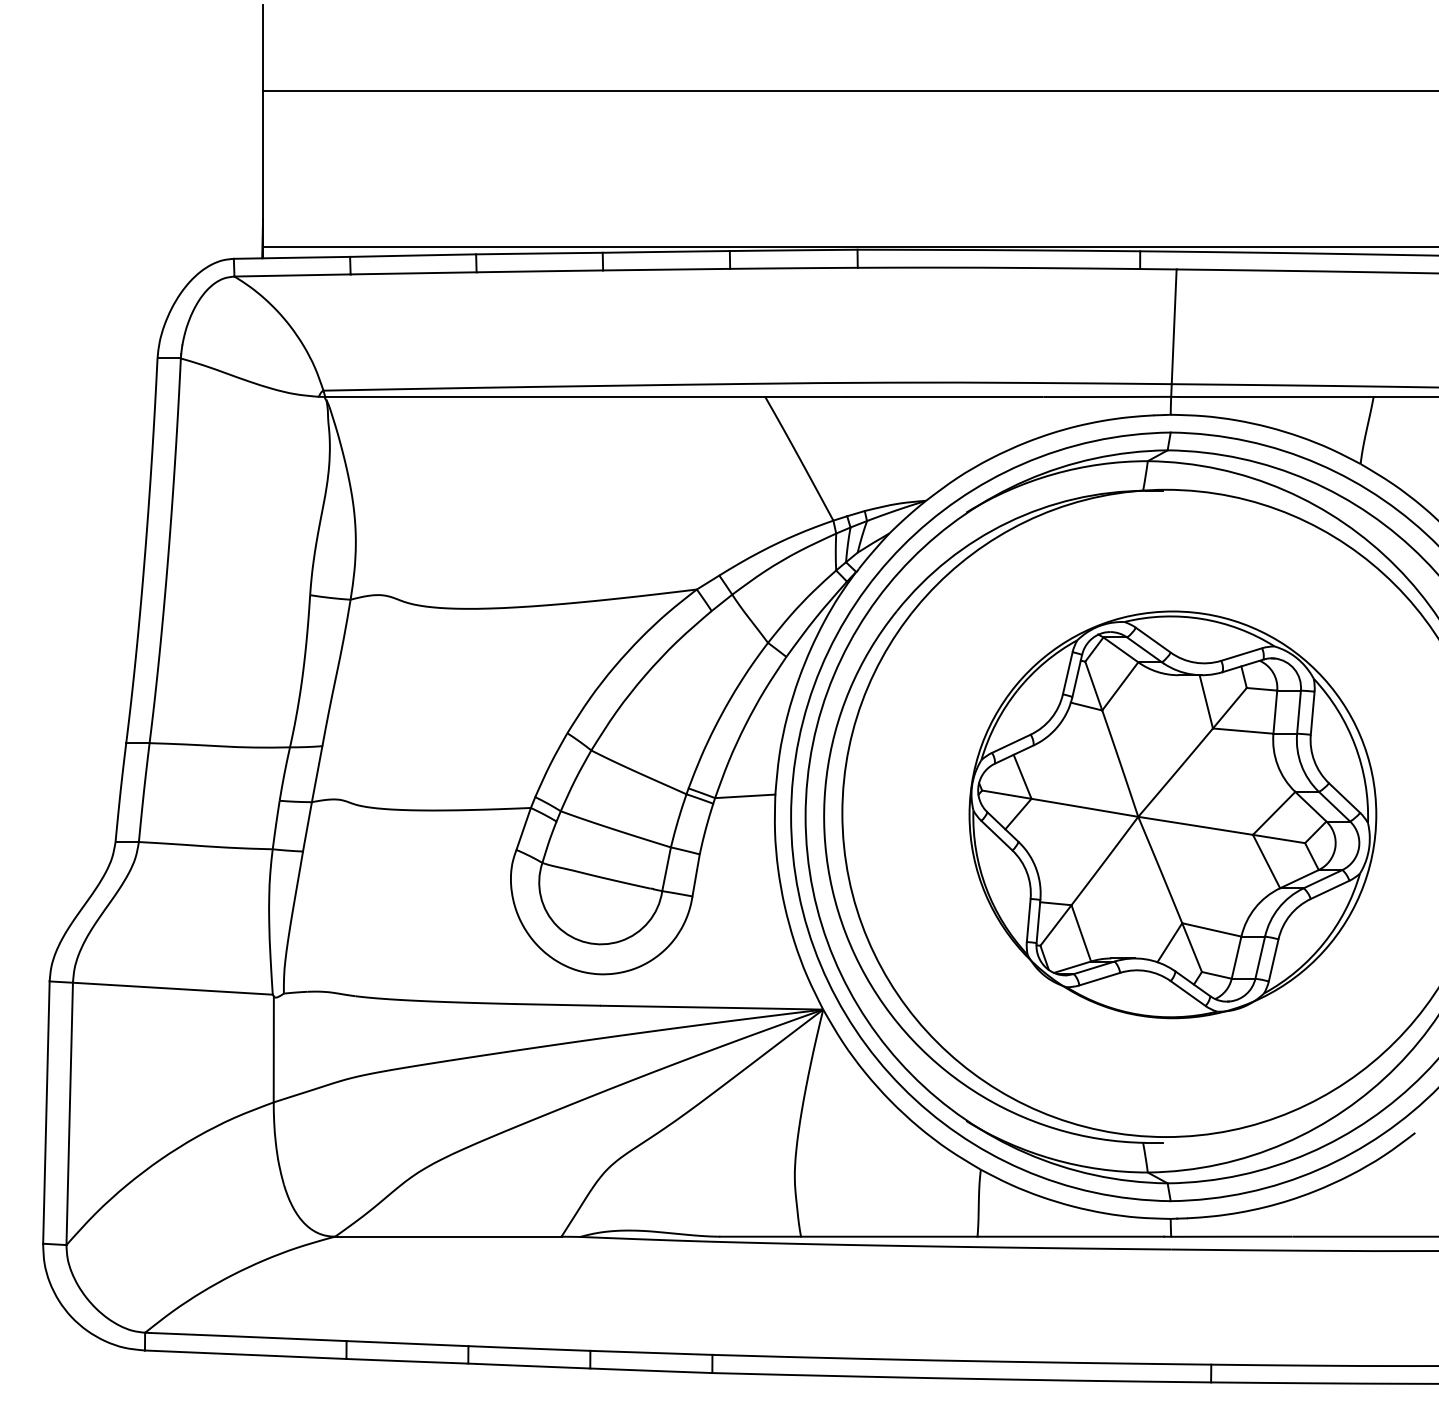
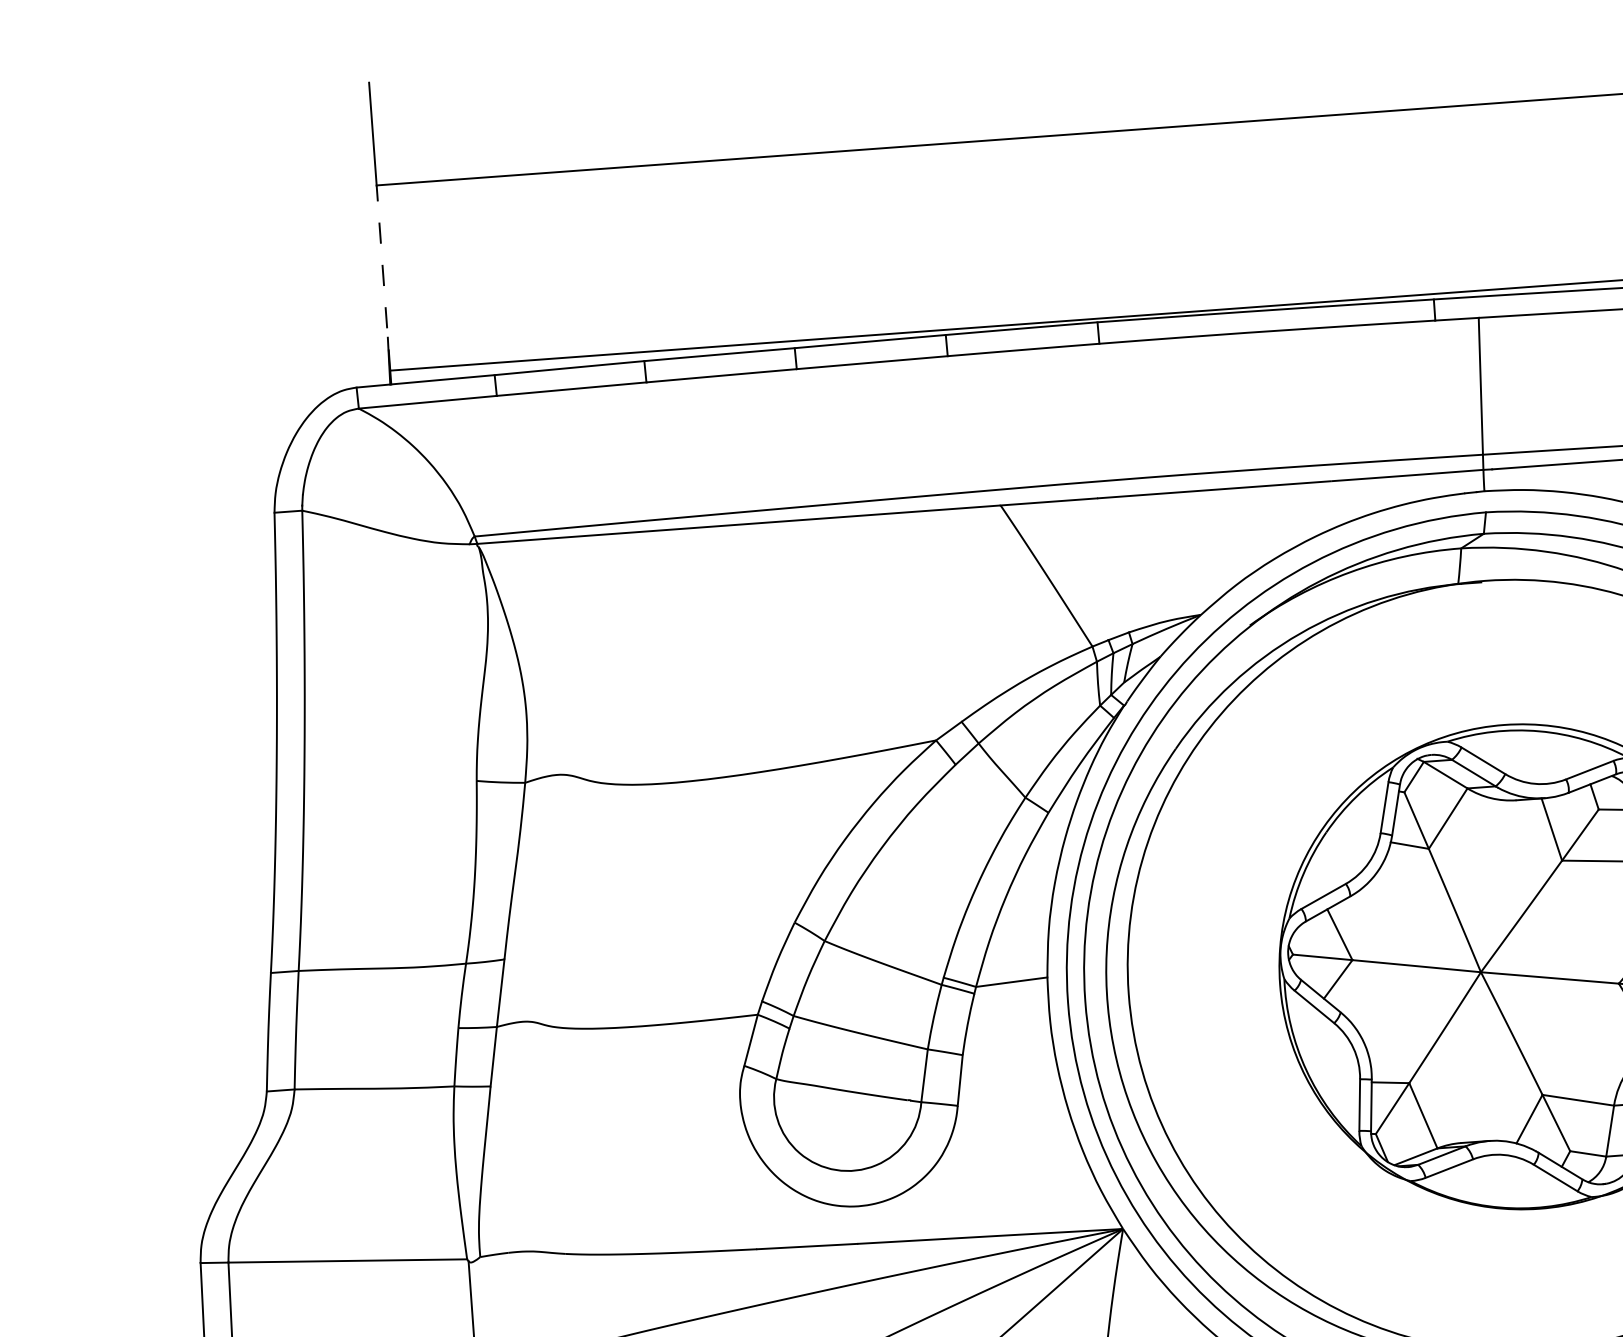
line: (263, 168) -> (383, 277), solid -> dashed

